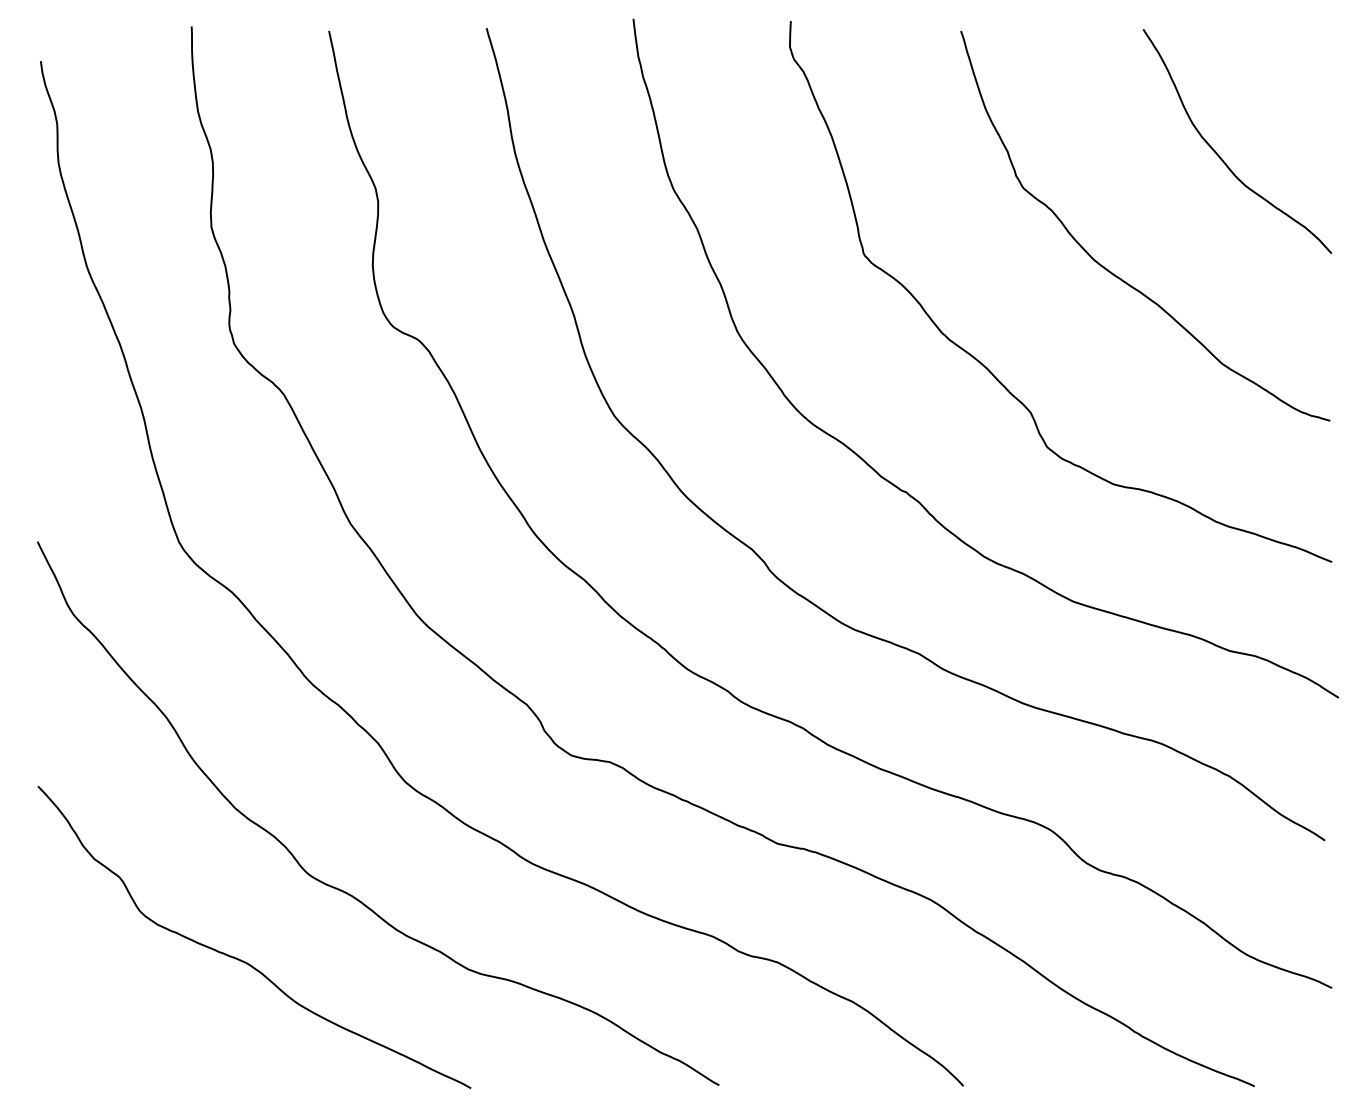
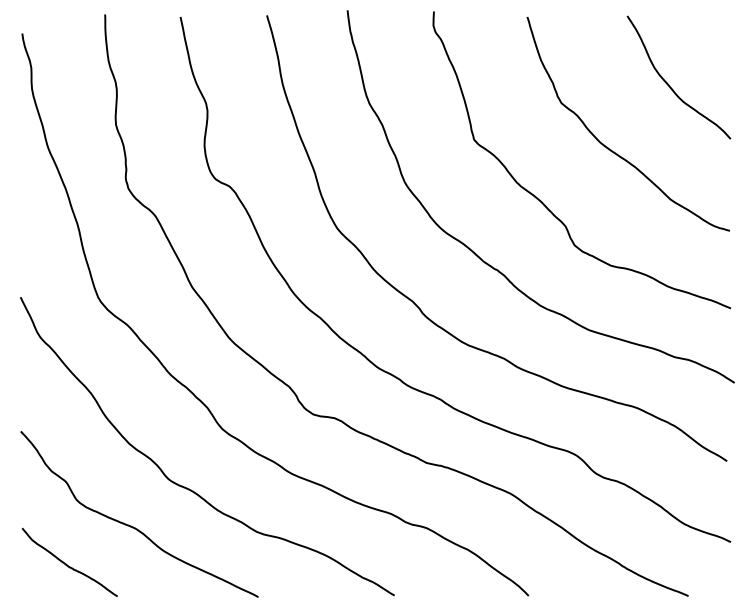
curve: (123, 1028) -> (67, 564), added

